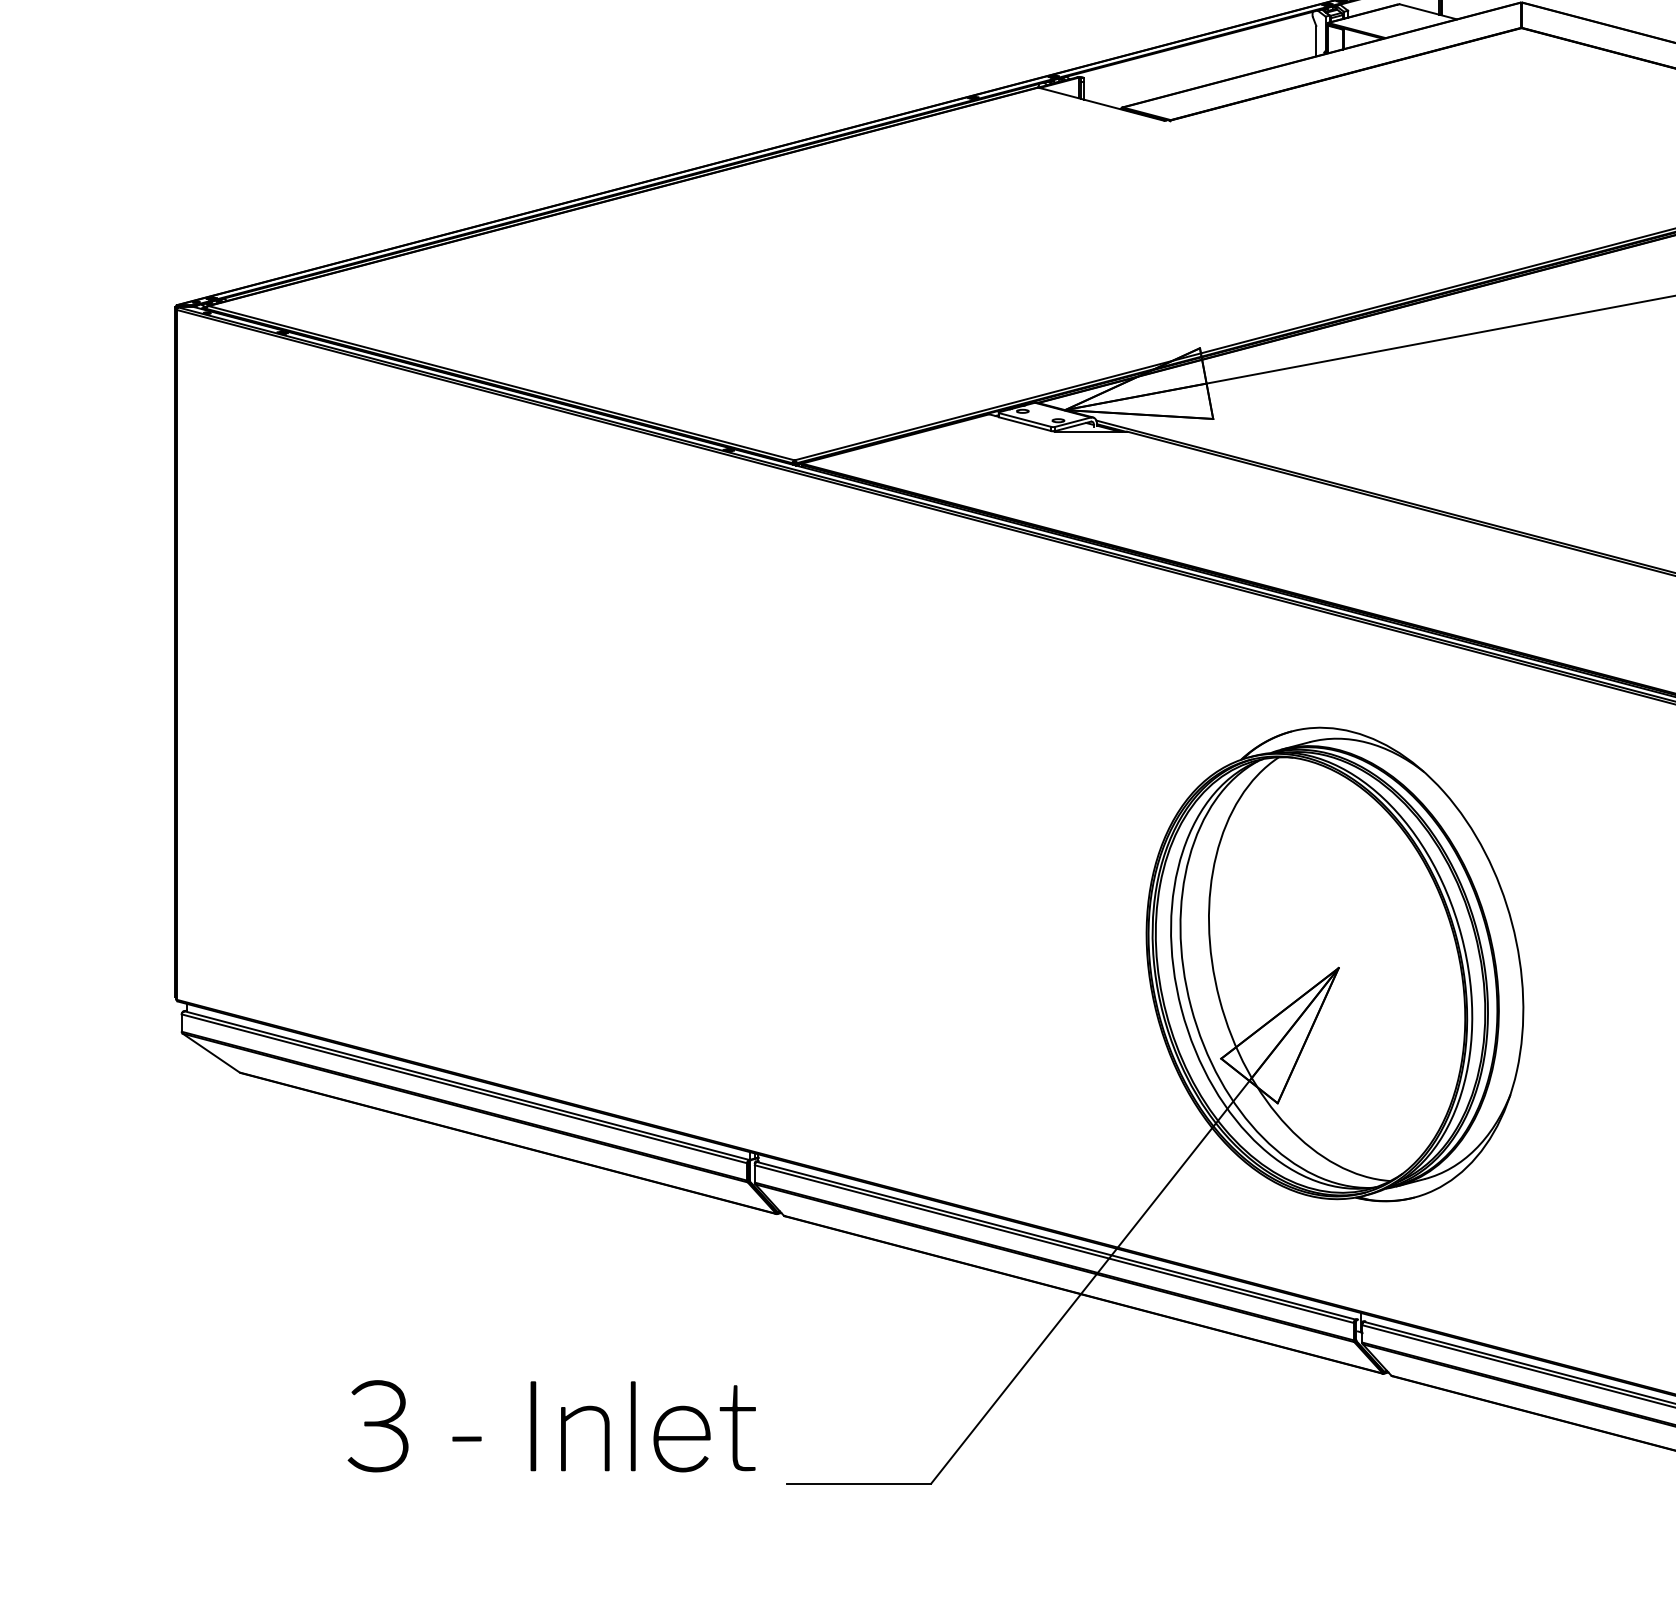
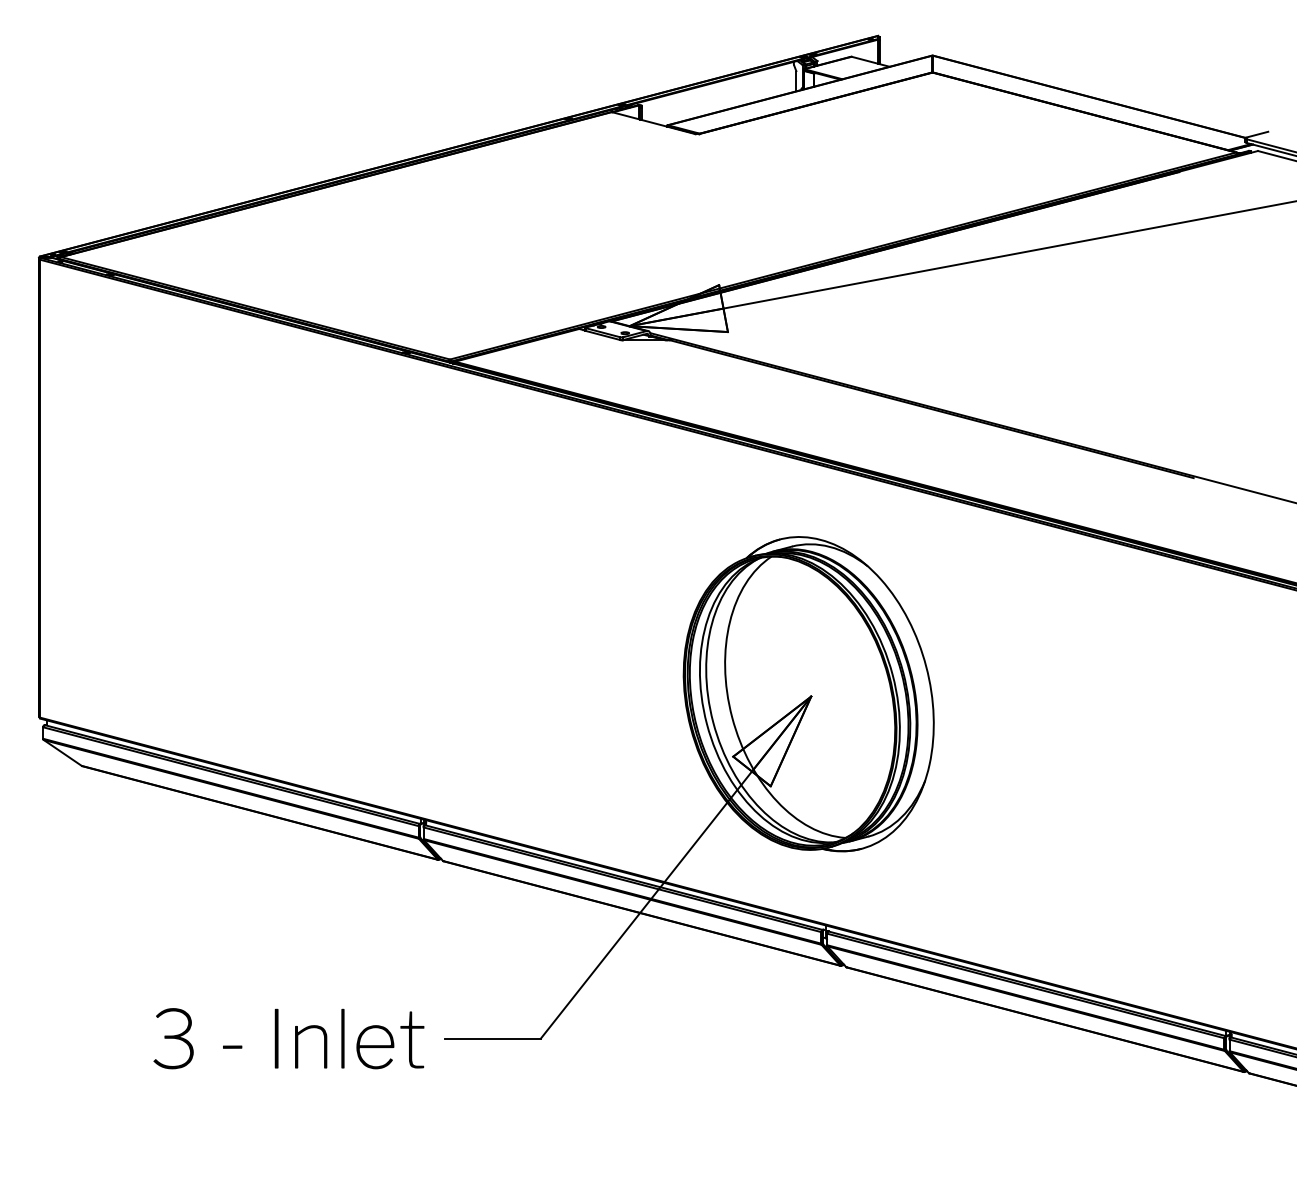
text: (551, 1425) -> (288, 1038), moved

